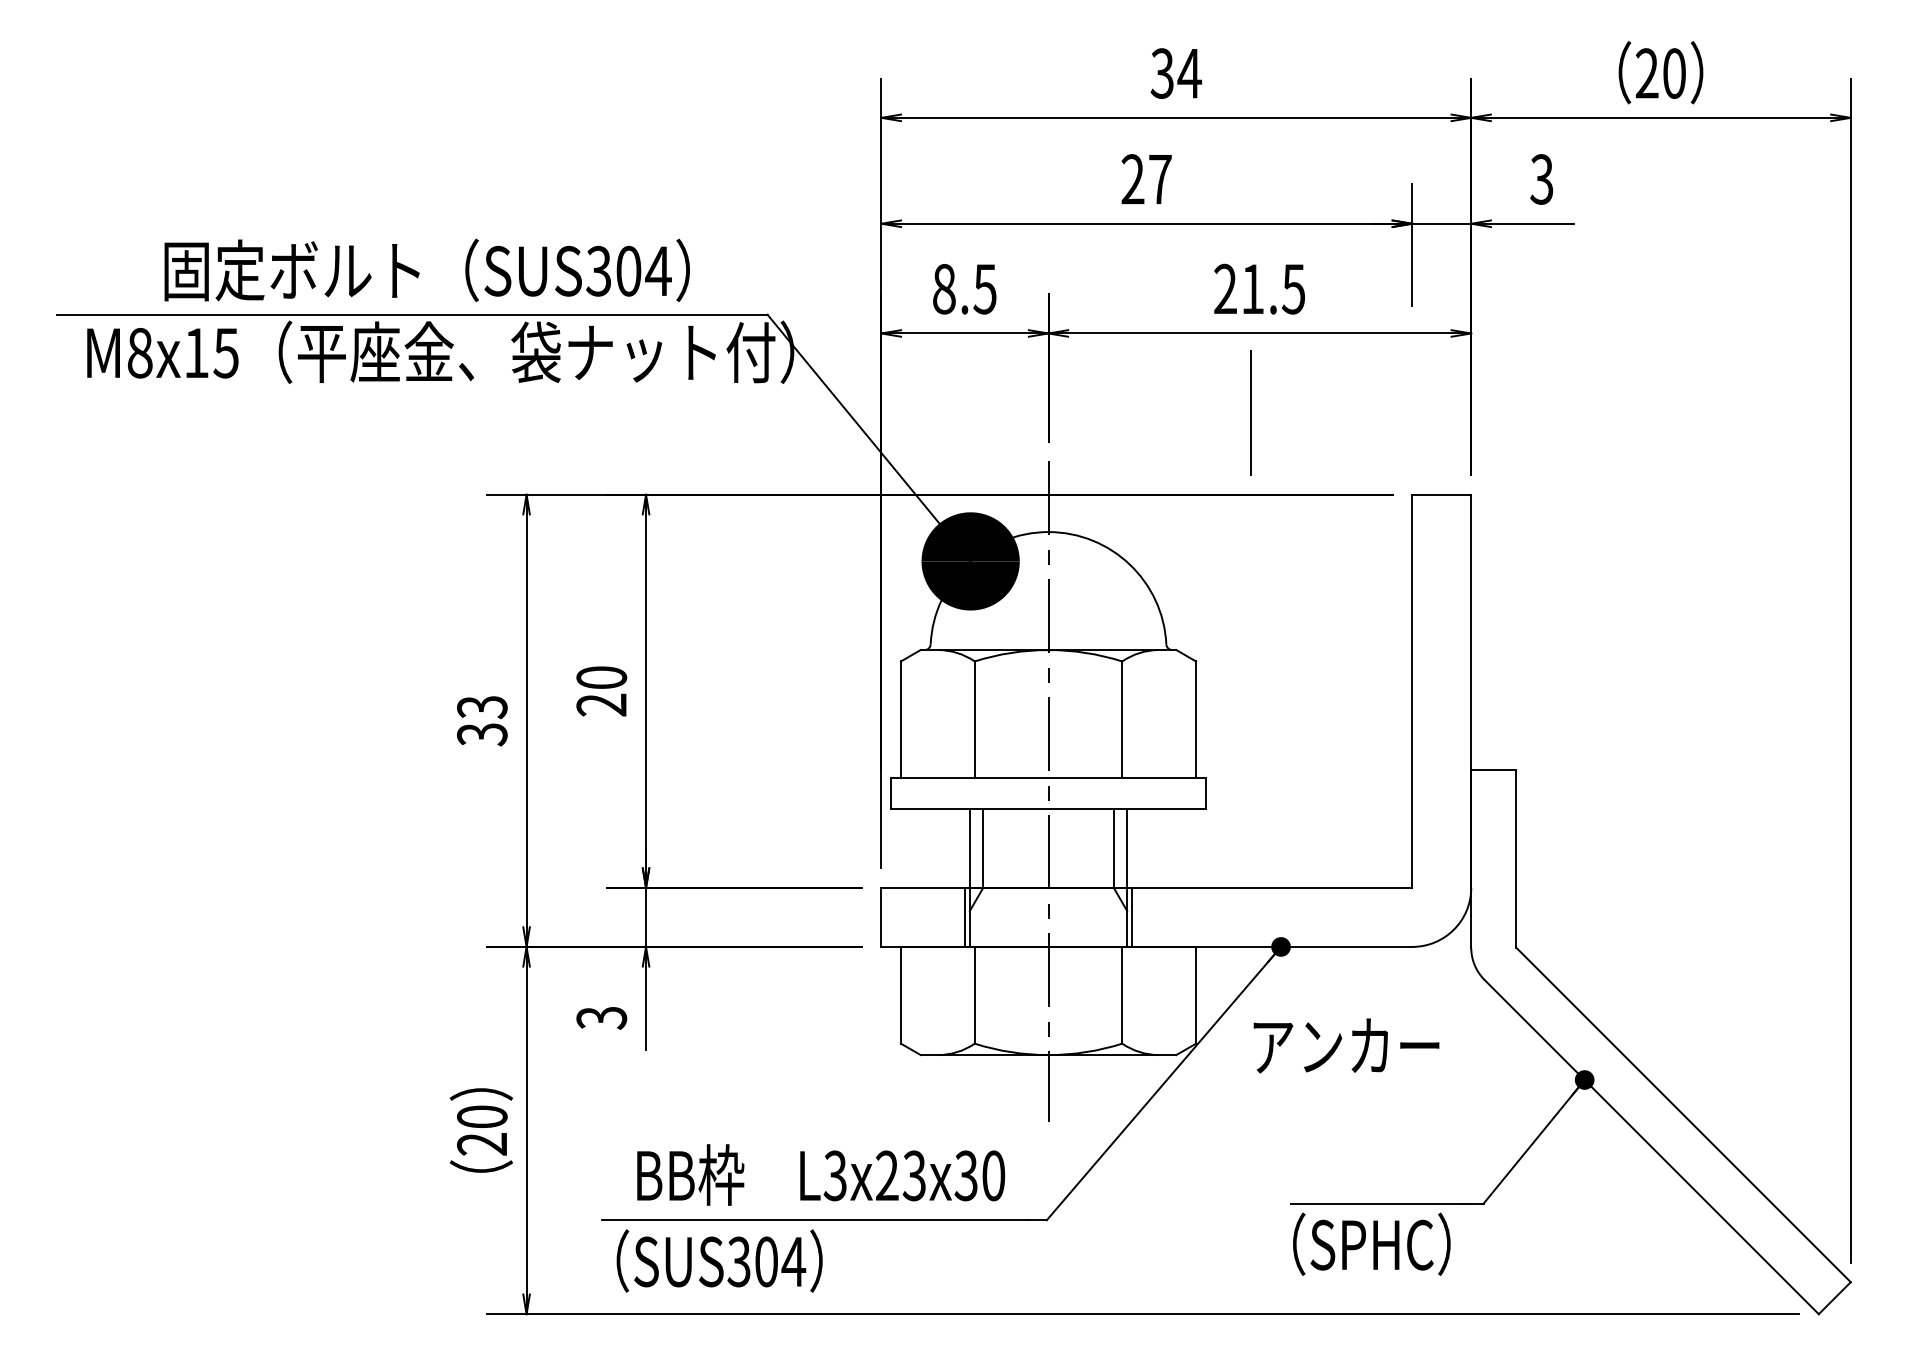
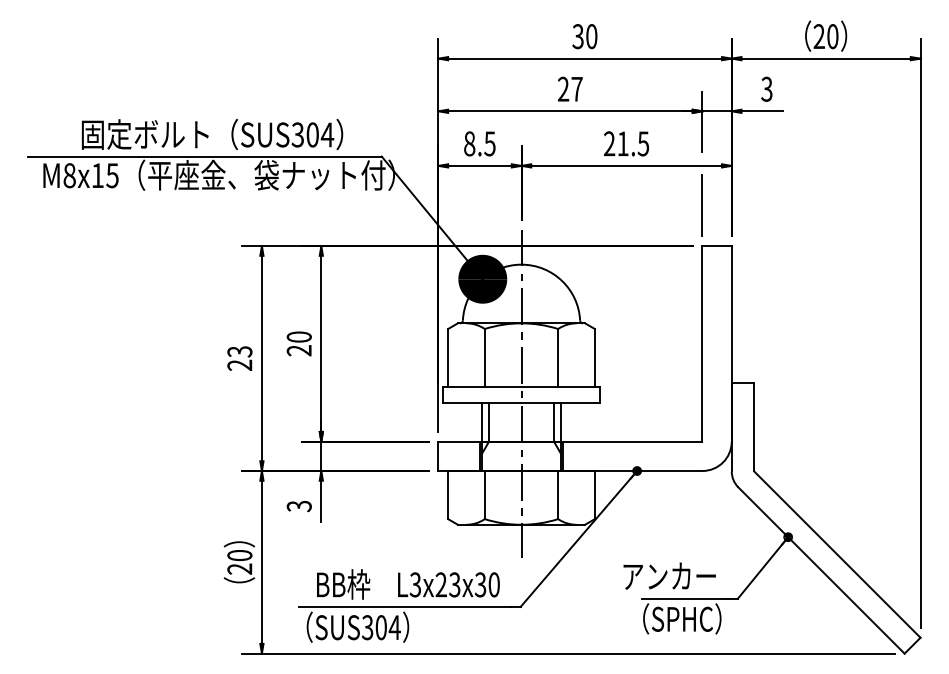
text: (1189, 73) -> (591, 36), 34 -> 30
line: (1249, 413) -> (701, 205), moved
text: (481, 734) -> (239, 365), 33 -> 23
text: (1346, 1044) -> (669, 575), moved

